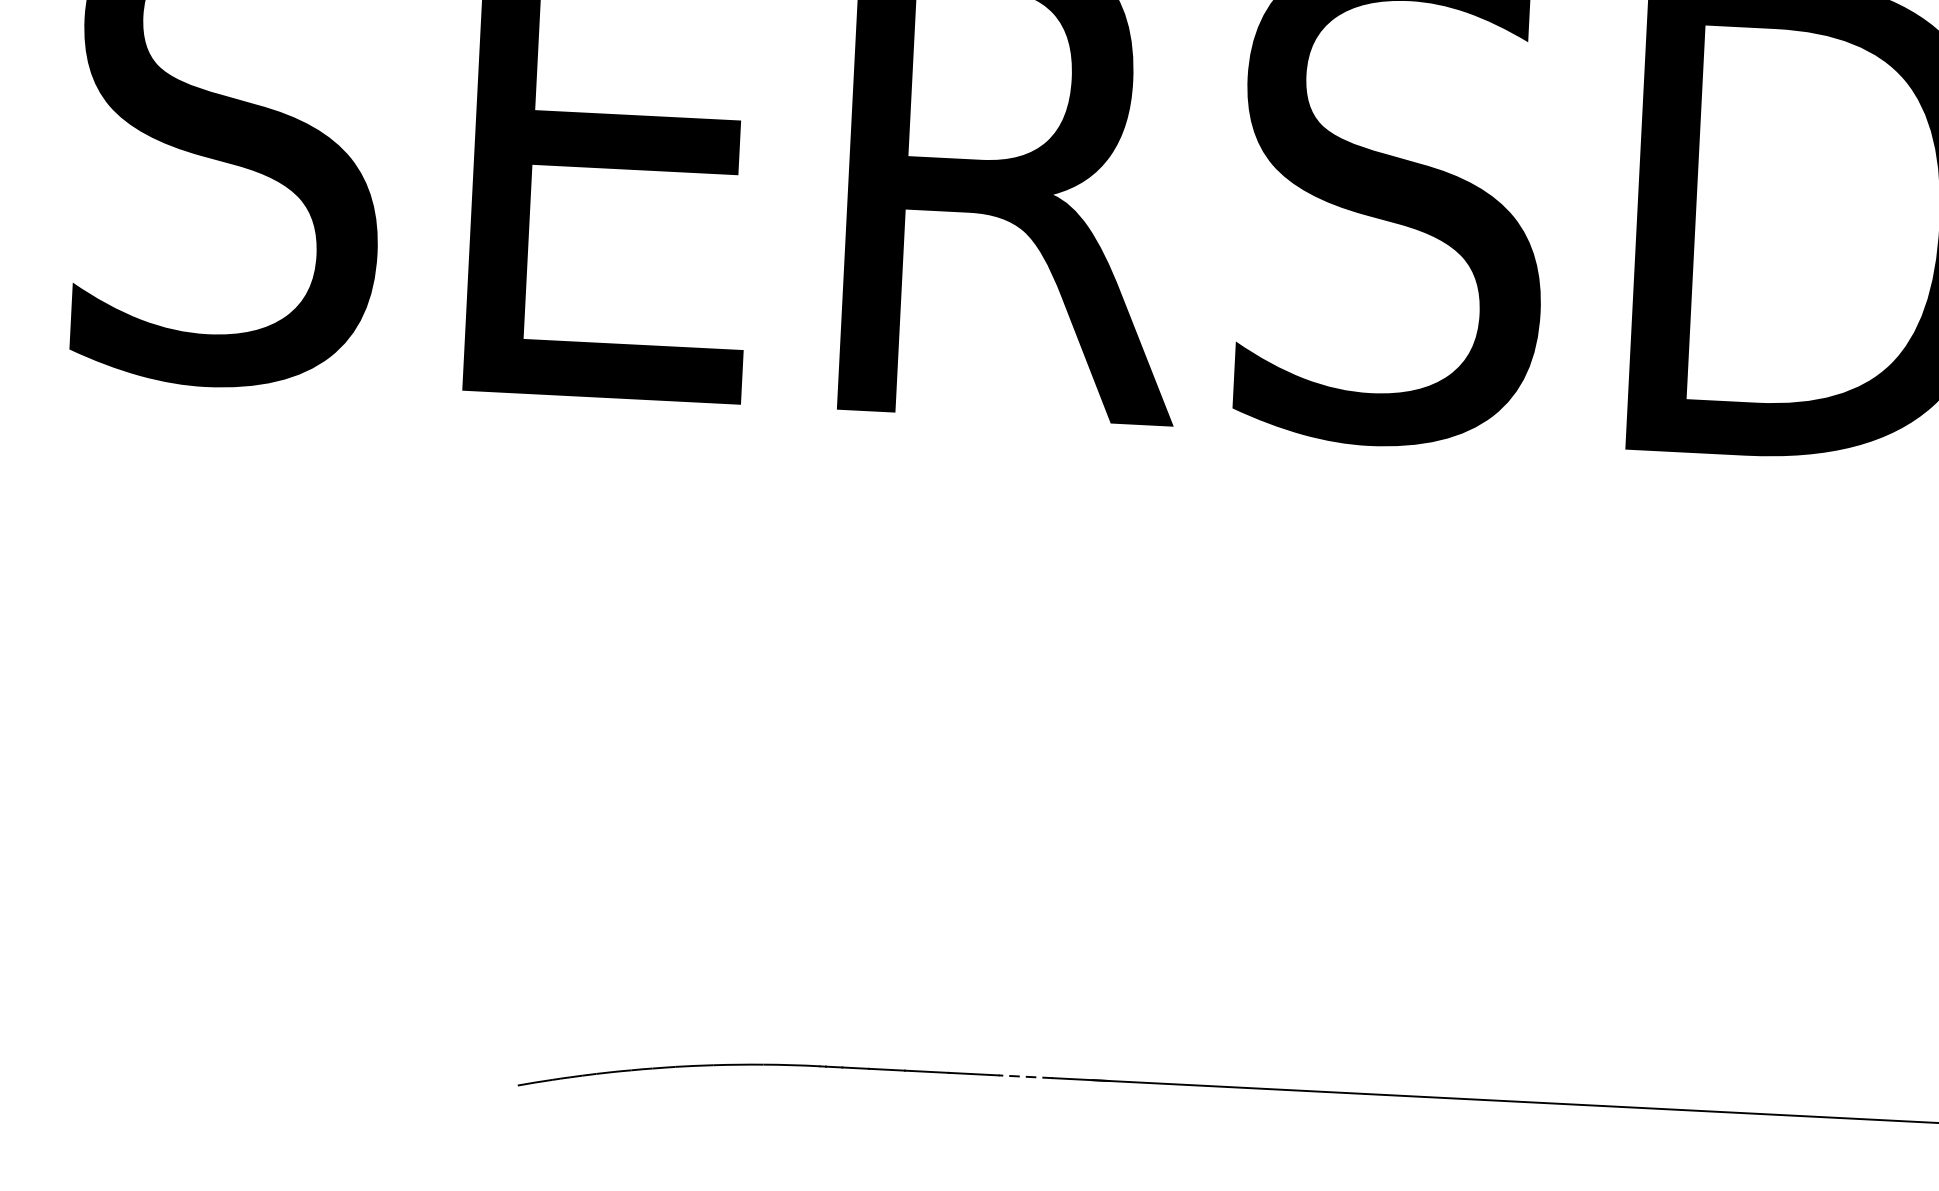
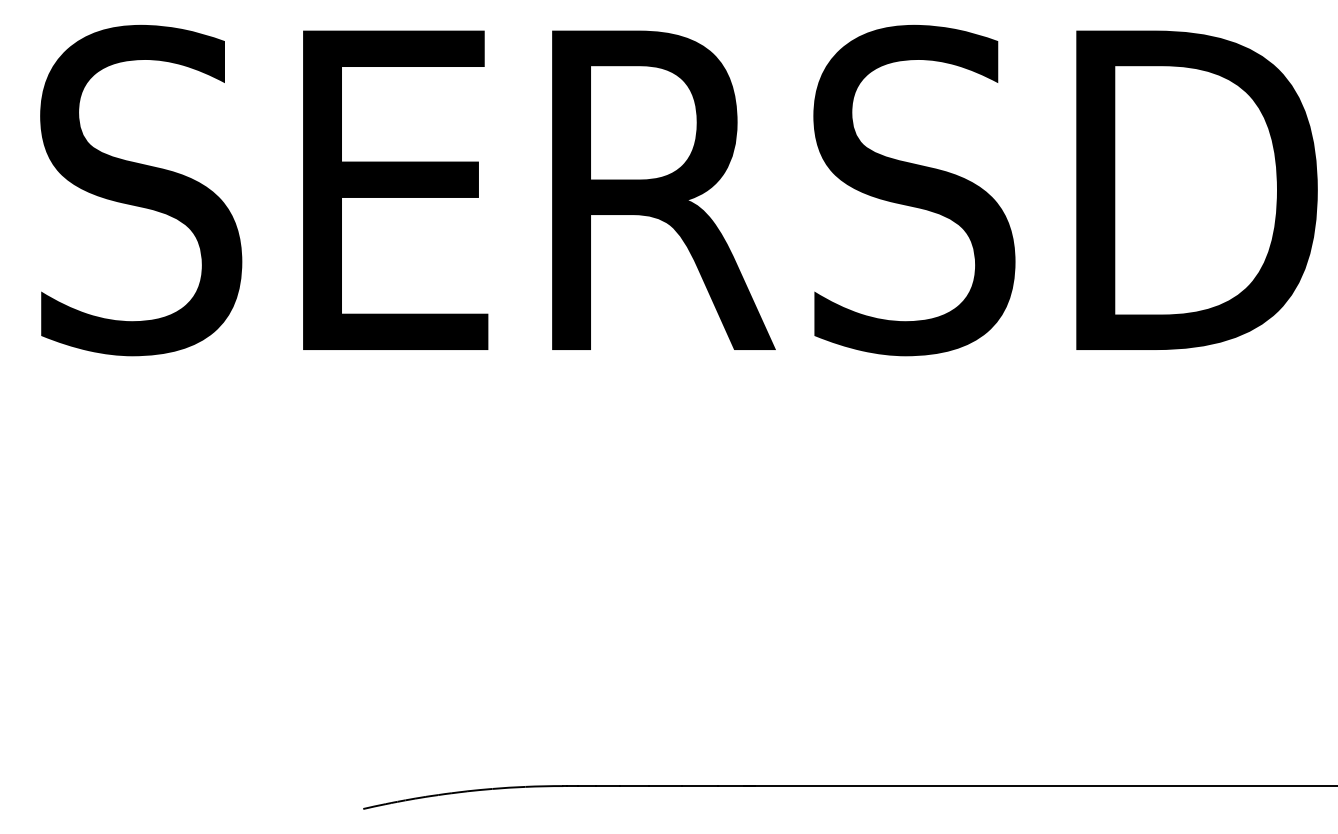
line: (1025, 1077) -> (699, 786), dashed -> solid

